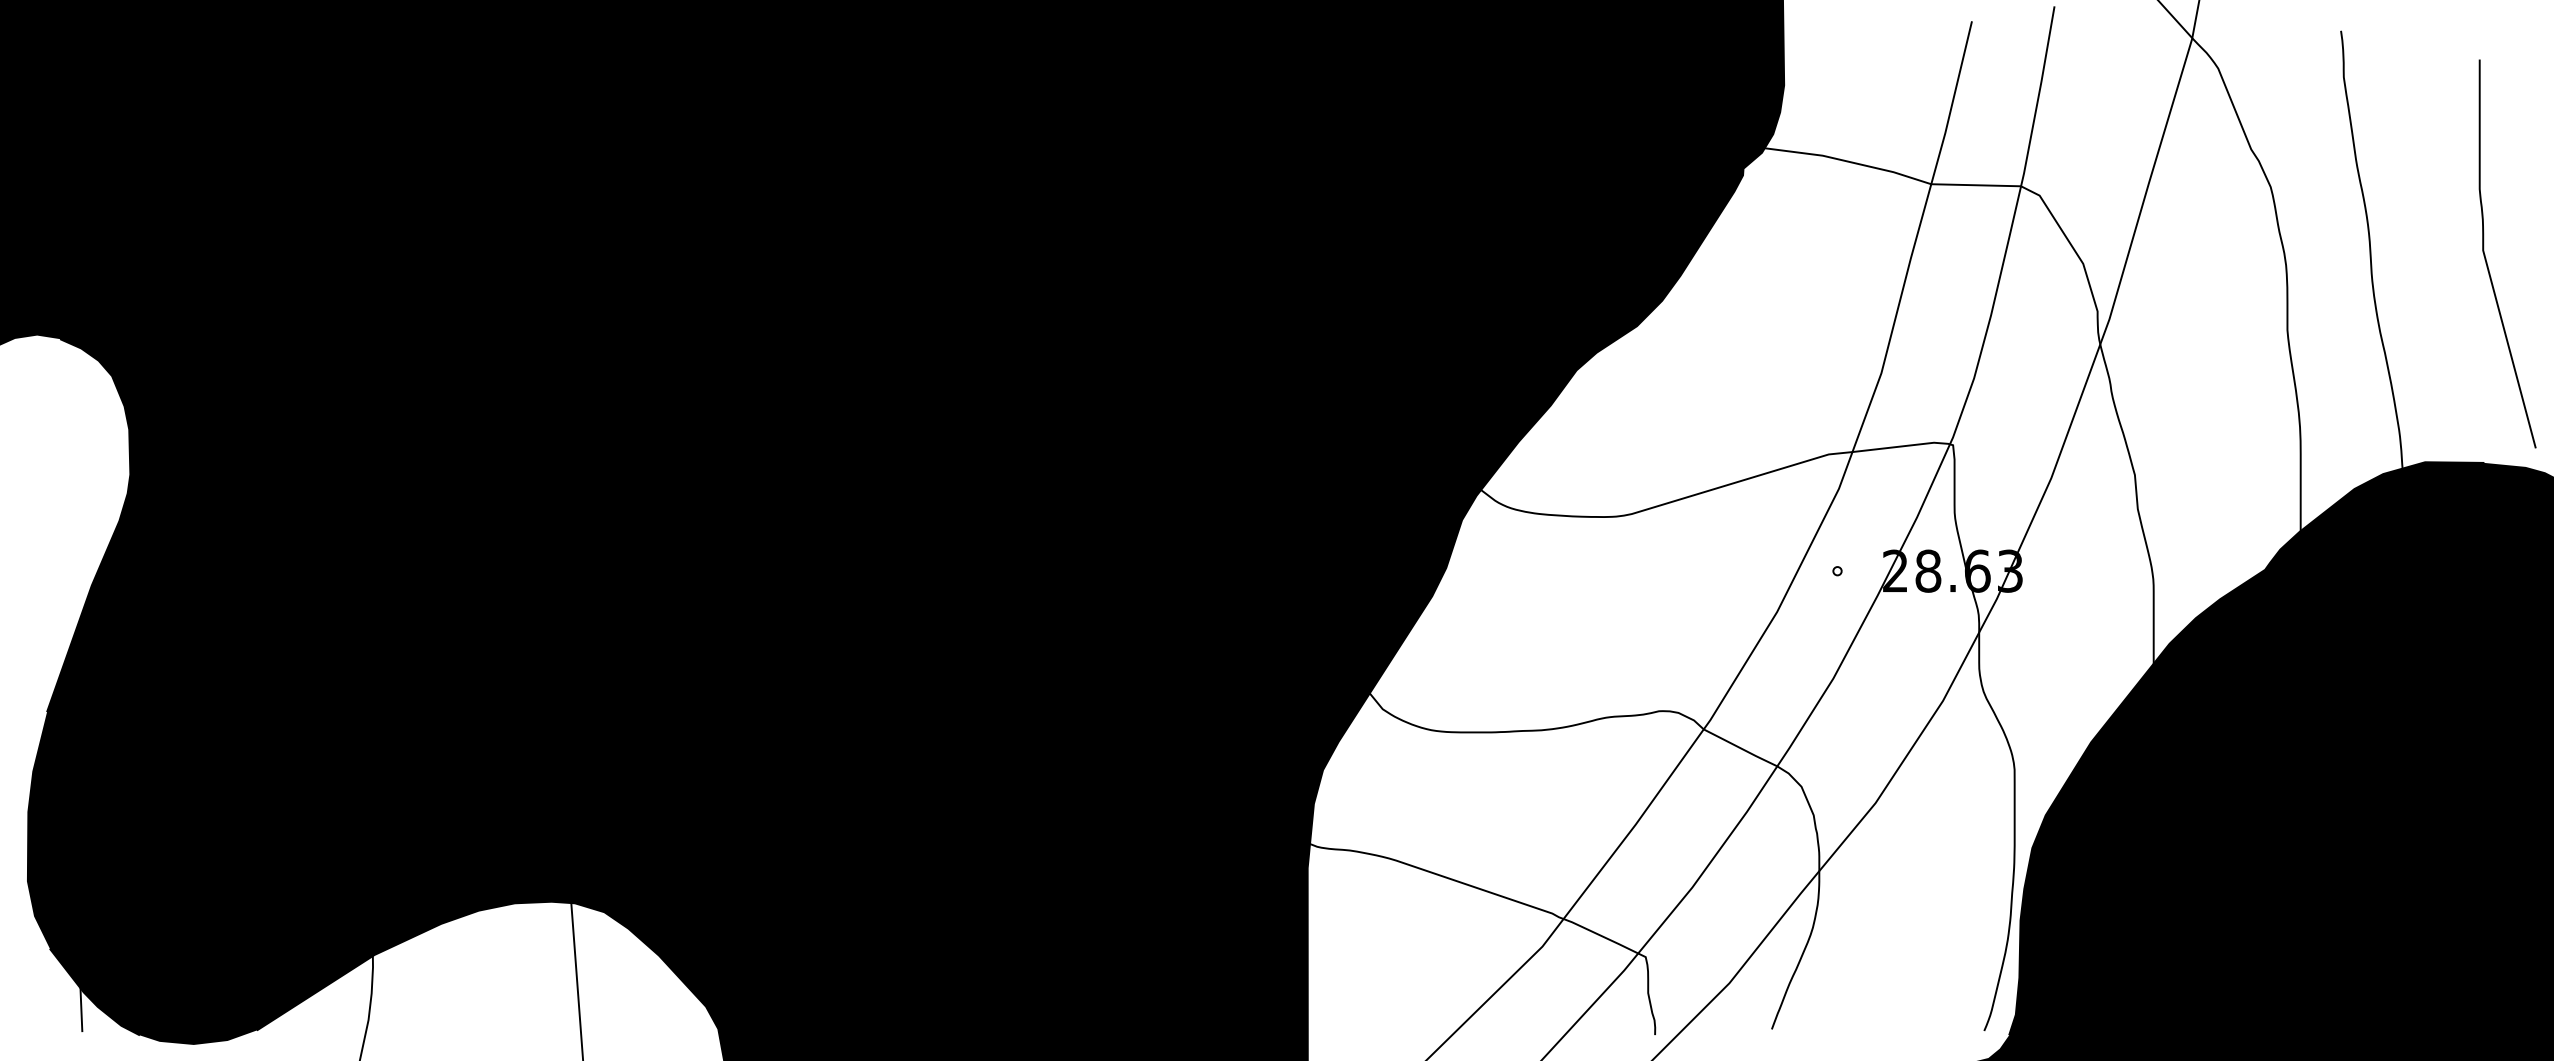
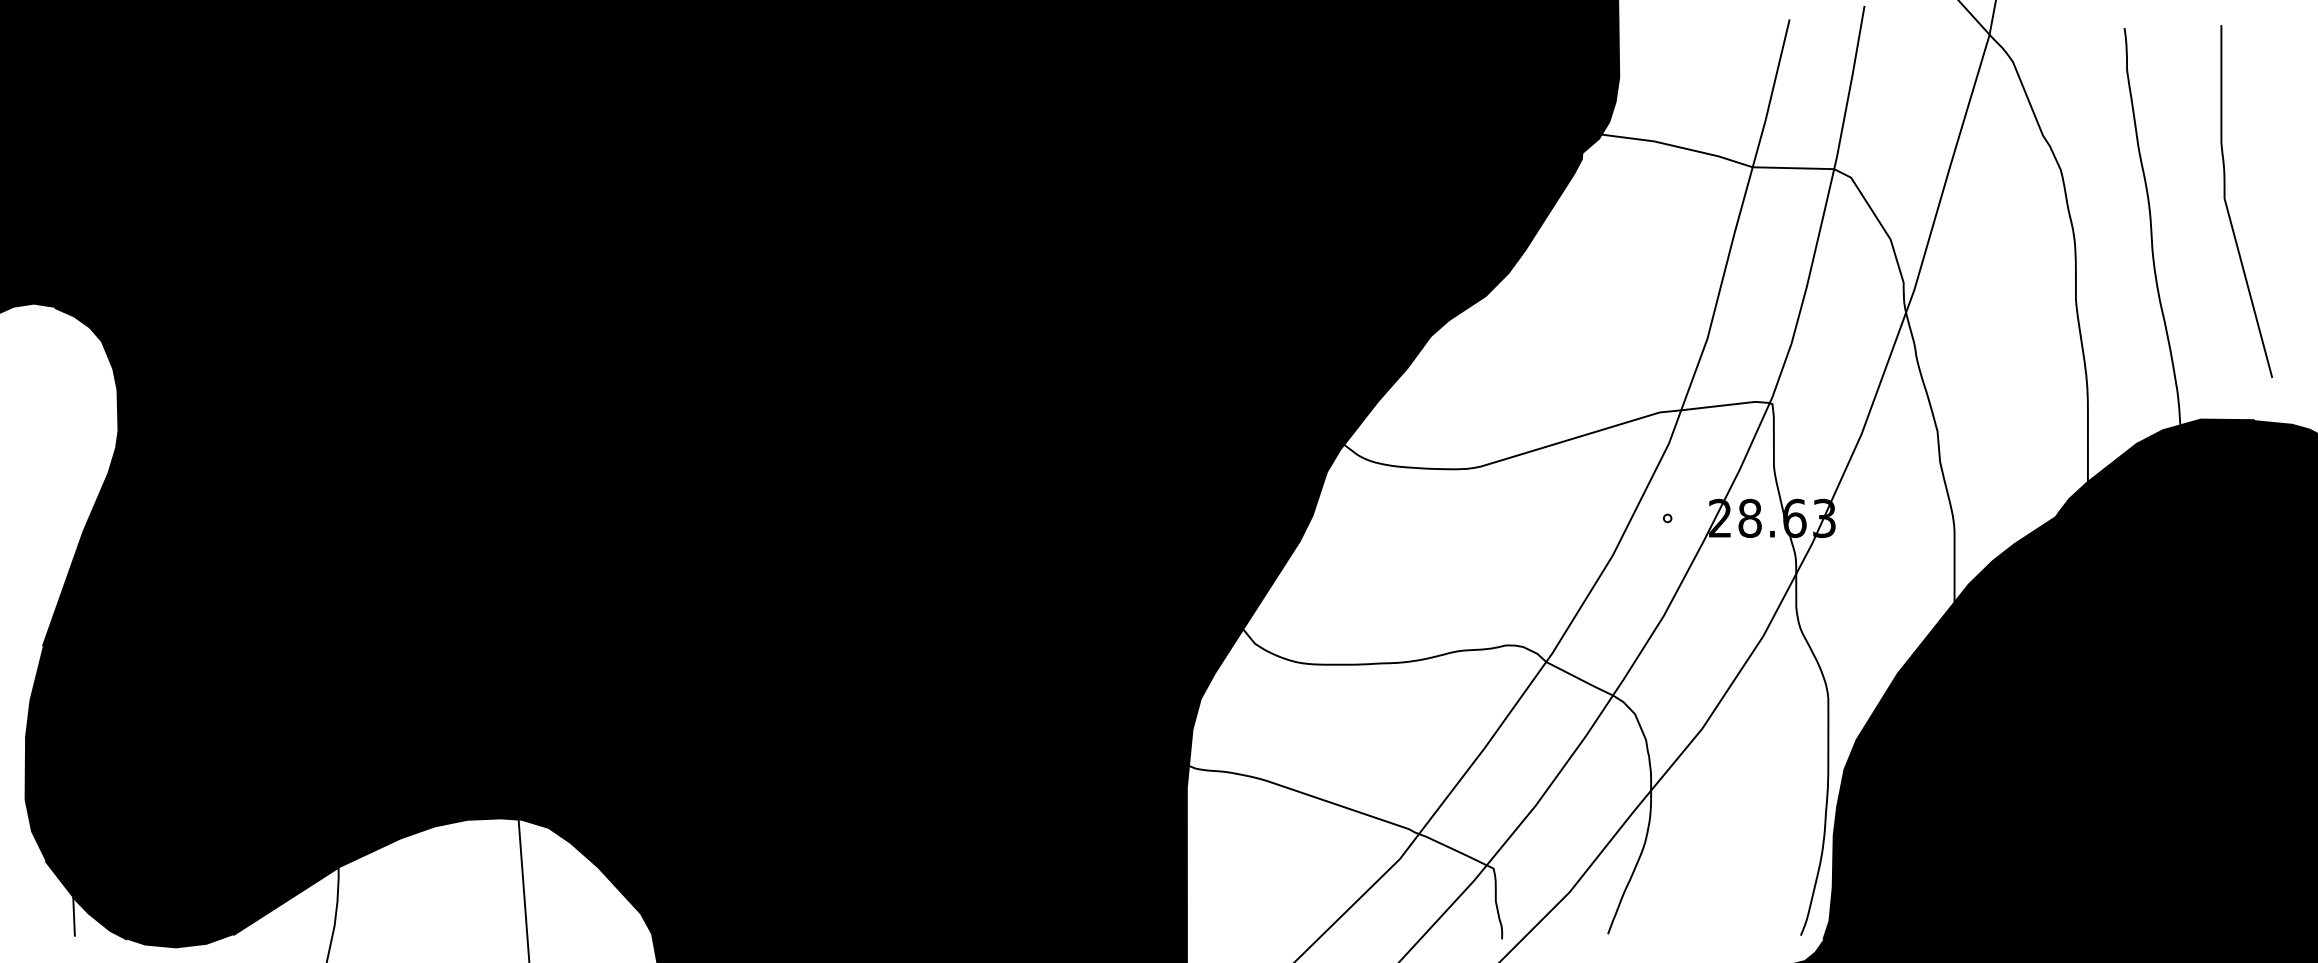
curve: (2486, 257) -> (2227, 204), moved

